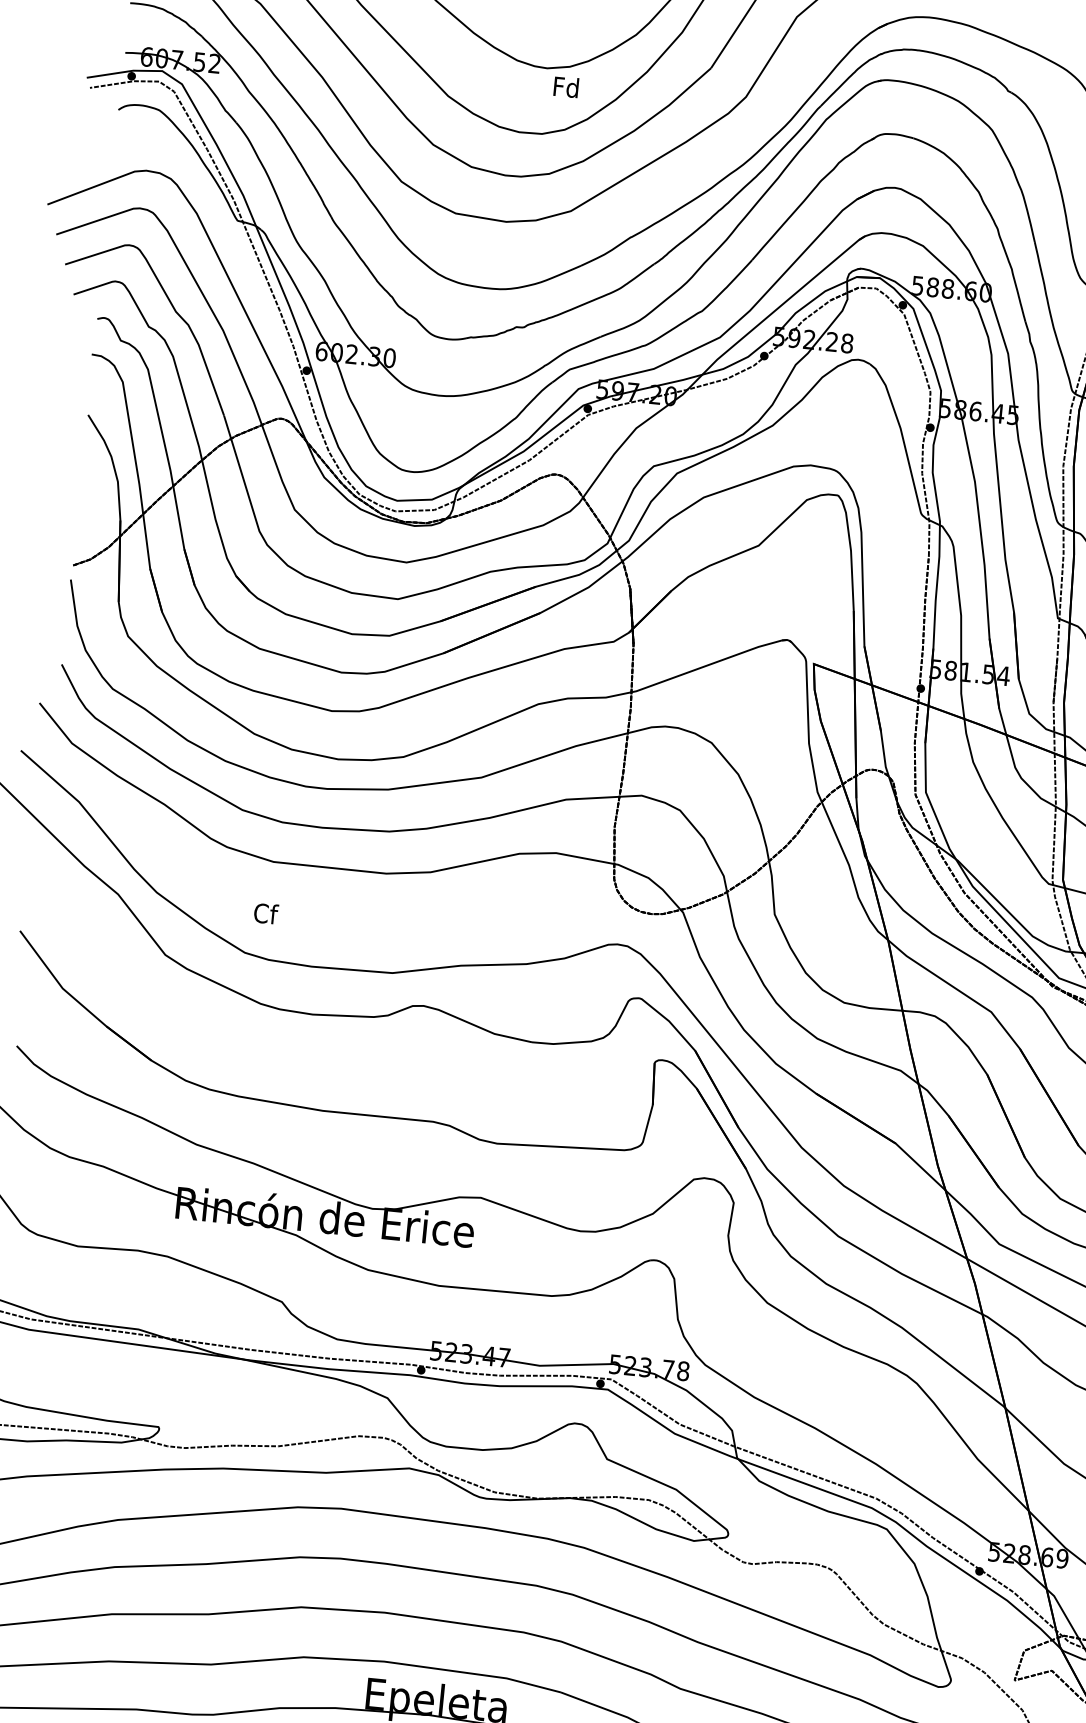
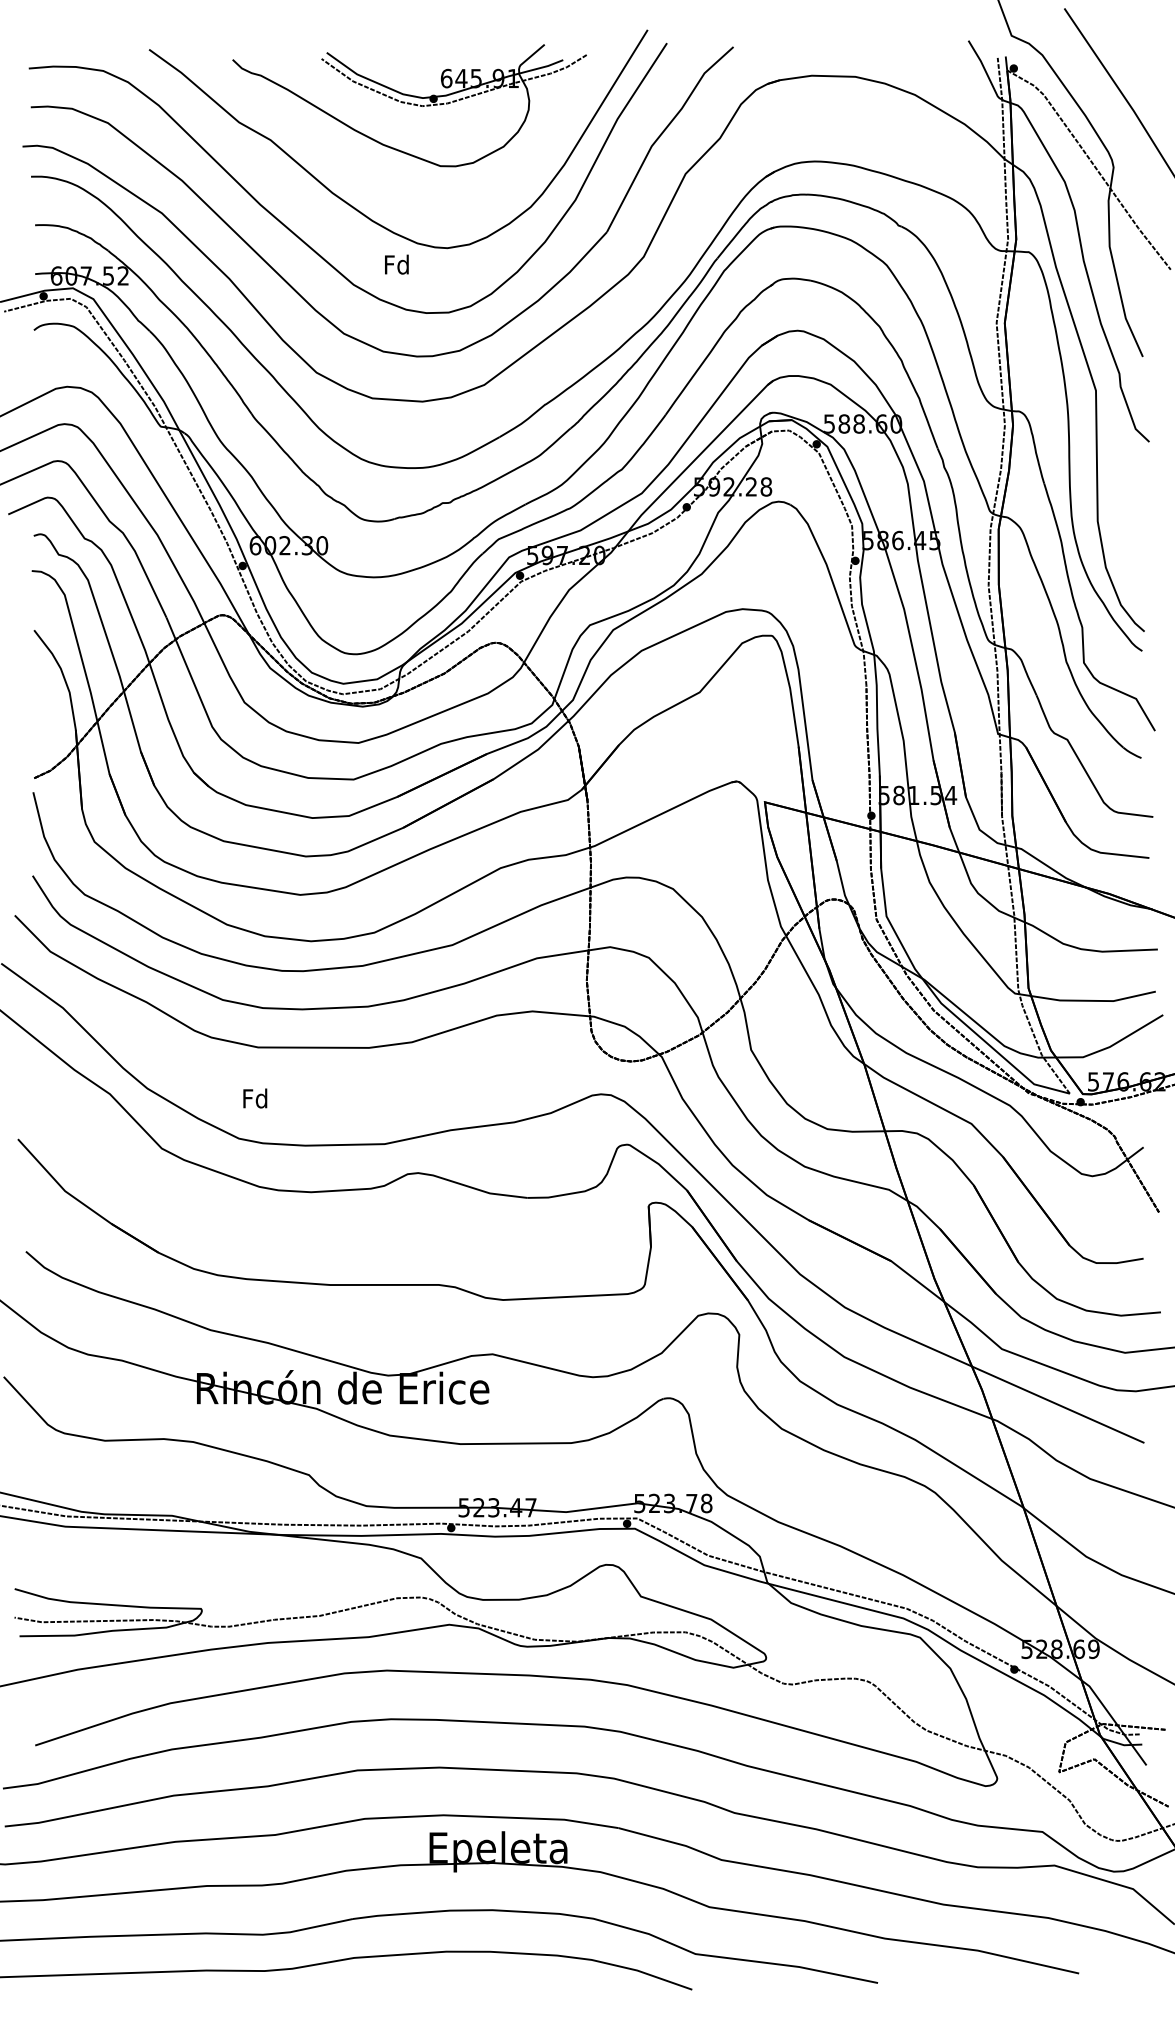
text: (565, 86) -> (396, 264), moved
text: (265, 913) -> (255, 1098), Cf -> Fd

